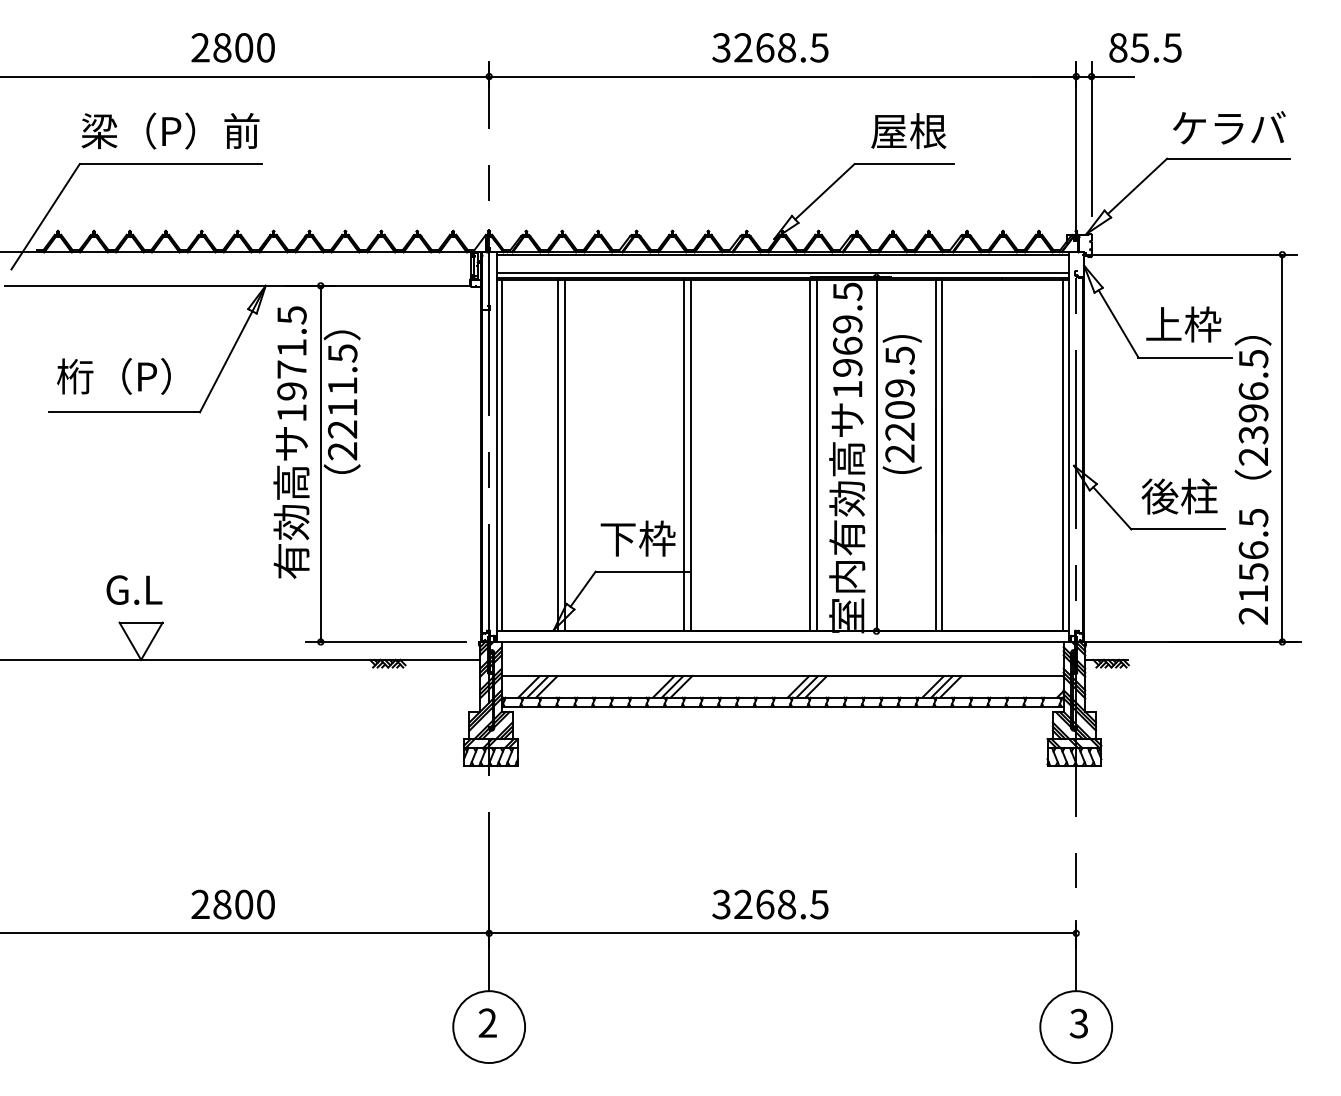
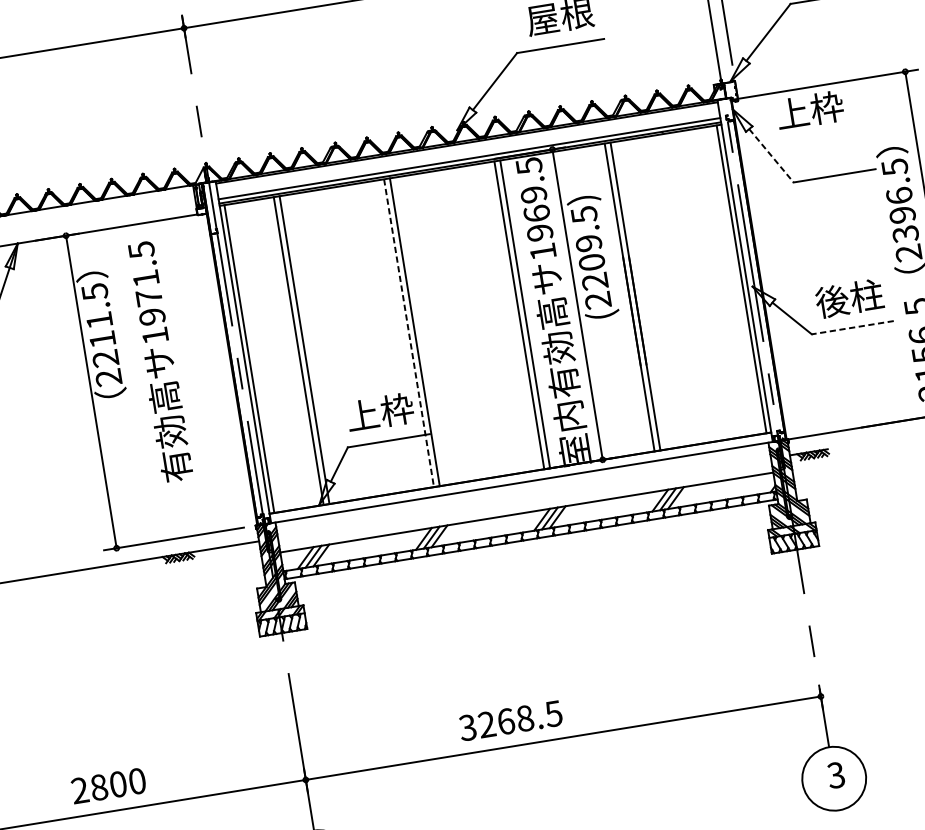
line: (1118, 324) -> (771, 156), solid -> dashed
text: (1183, 324) -> (809, 110), moved
text: (291, 442) -> (159, 361), moved
line: (684, 456) -> (409, 333), solid -> dashed
line: (1178, 529) -> (853, 327), solid -> dashed
text: (617, 538) -> (362, 415), 下枠 -> 上枠
text: (232, 904) -> (108, 785), moved
text: (770, 904) -> (510, 720), moved

